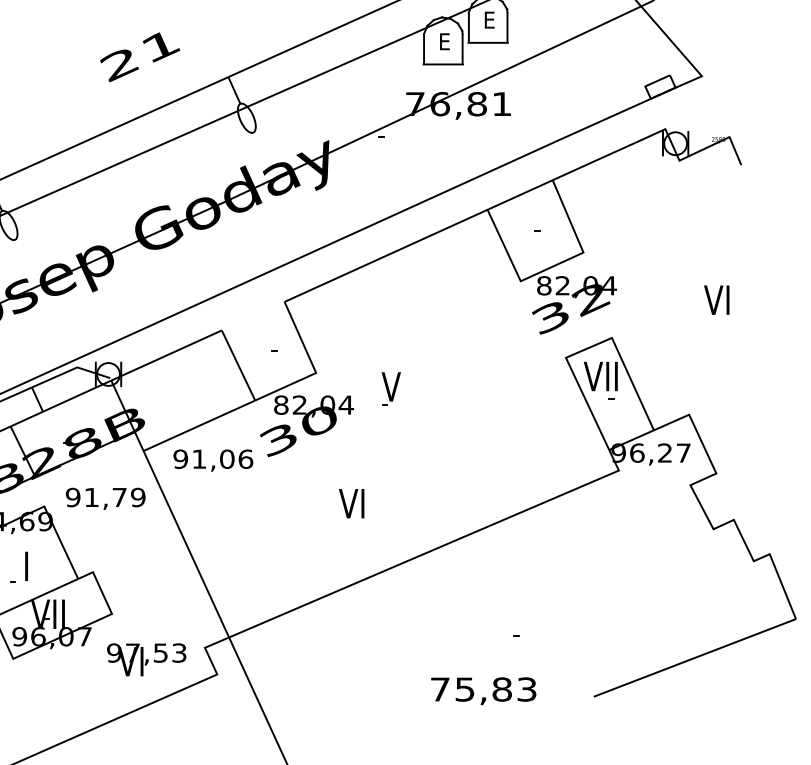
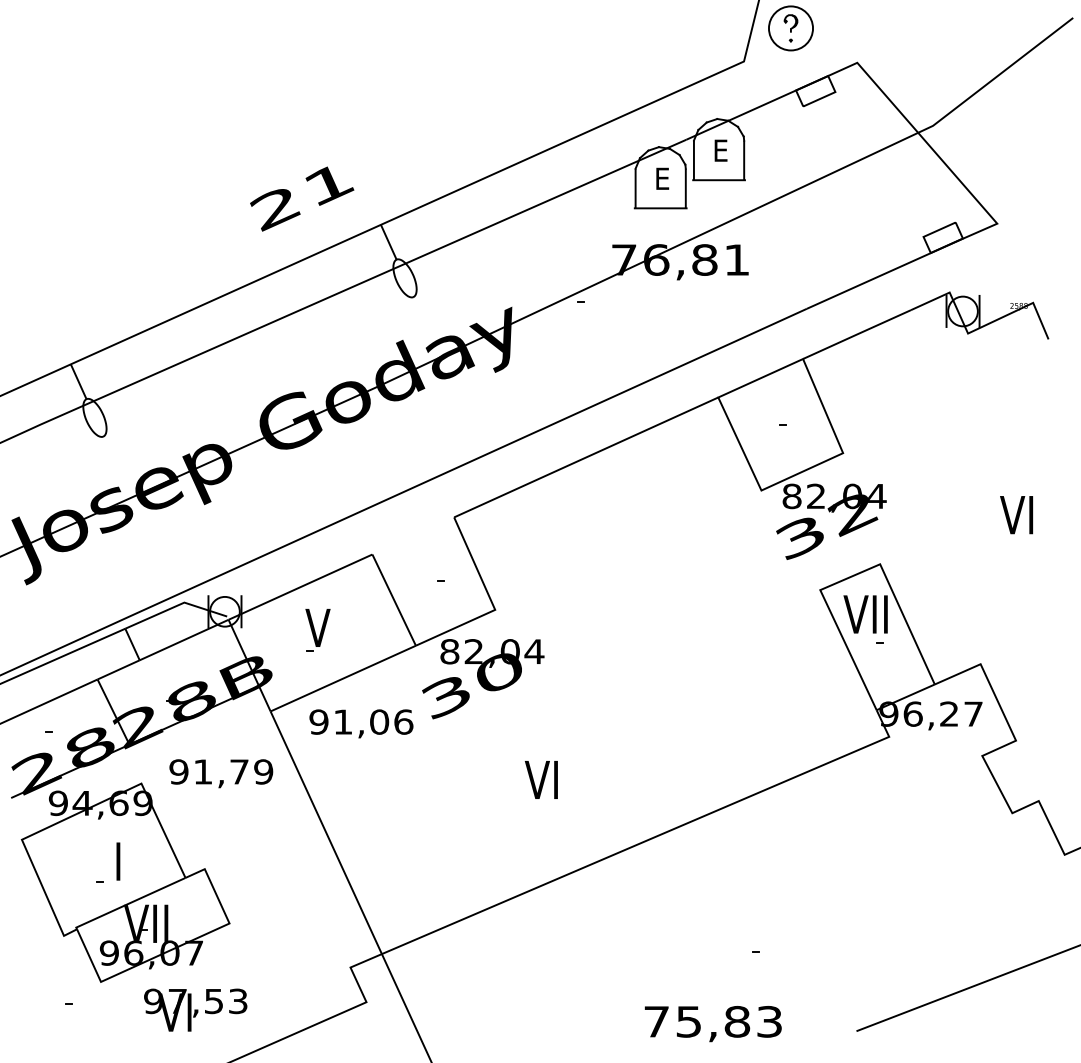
text: (140, 56) -> (302, 198), moved
part: (390, 388) -> (317, 630), moved
text: (146, 659) -> (195, 1009), moved

